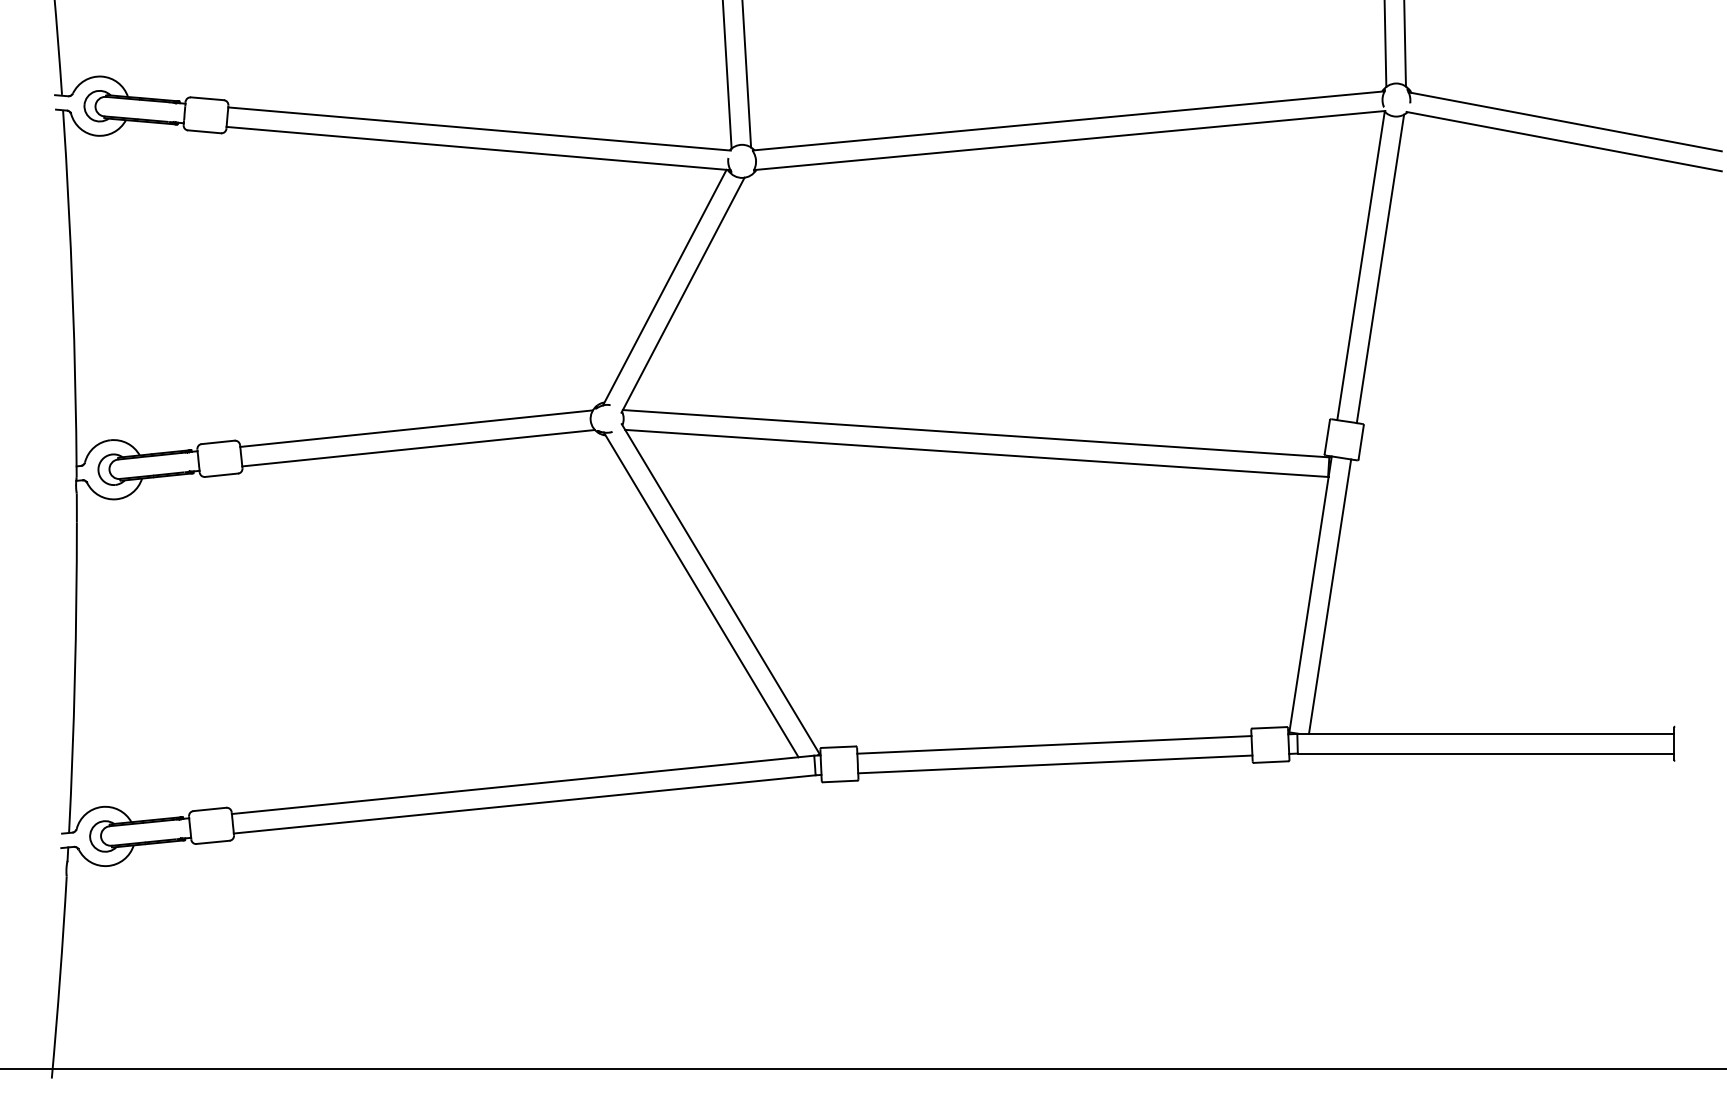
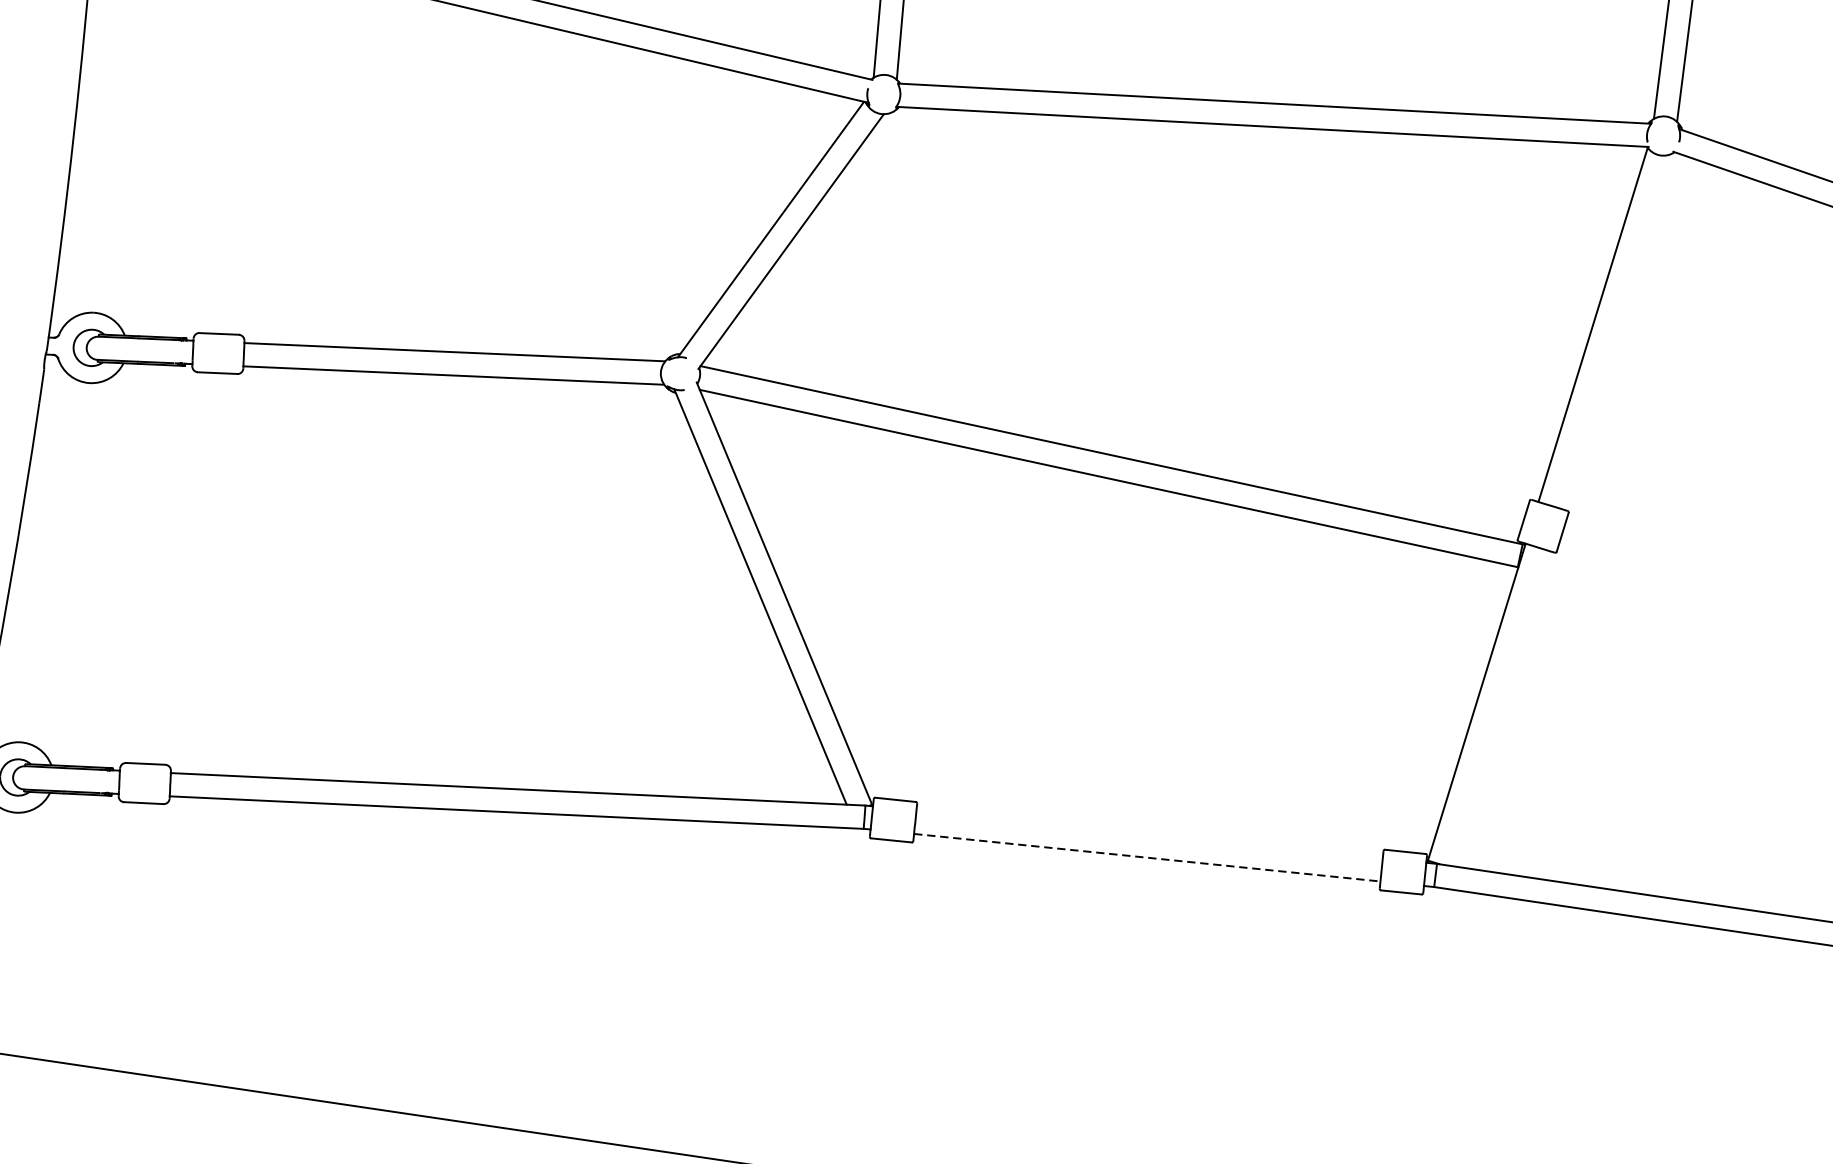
line: (1380, 268) -> (1615, 331), removed
line: (1329, 596) -> (1498, 707), removed
line: (1054, 744) -> (1149, 834), removed
line: (1055, 764) -> (1147, 857), solid -> dashed

